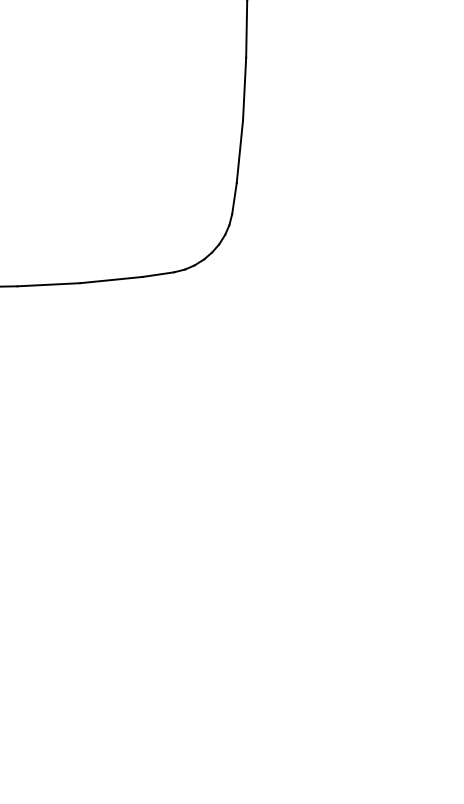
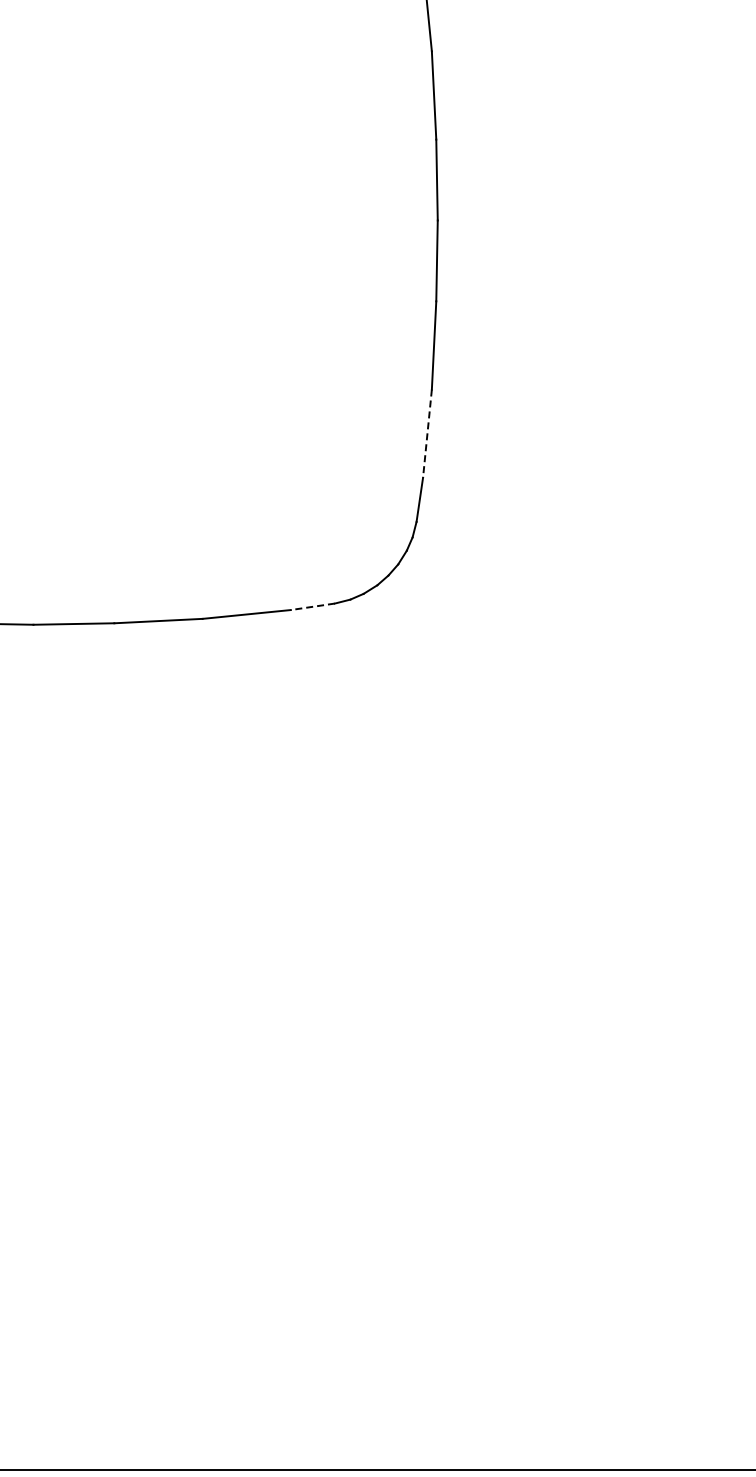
line: (239, 152) -> (427, 434), solid -> dashed
line: (158, 274) -> (312, 606), solid -> dashed

